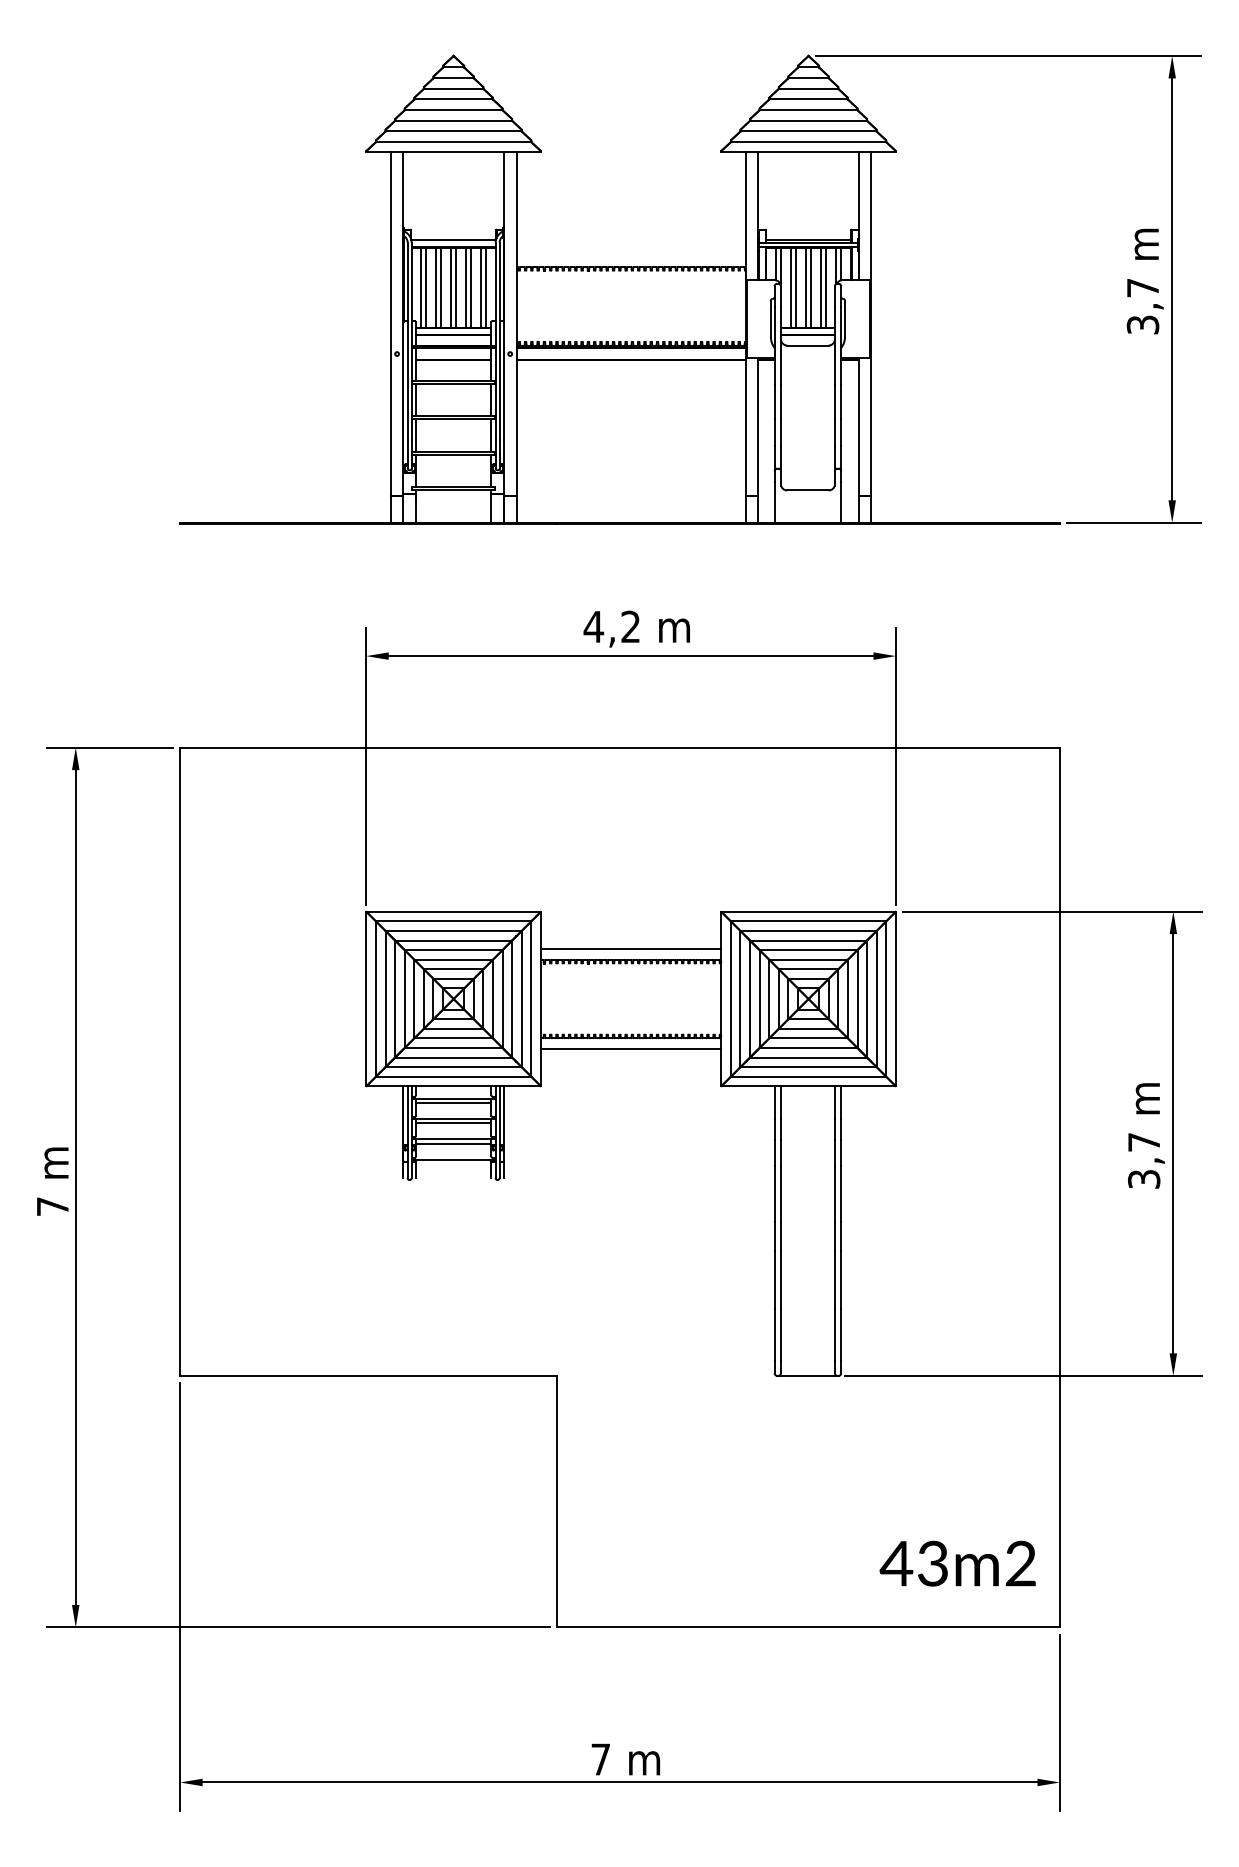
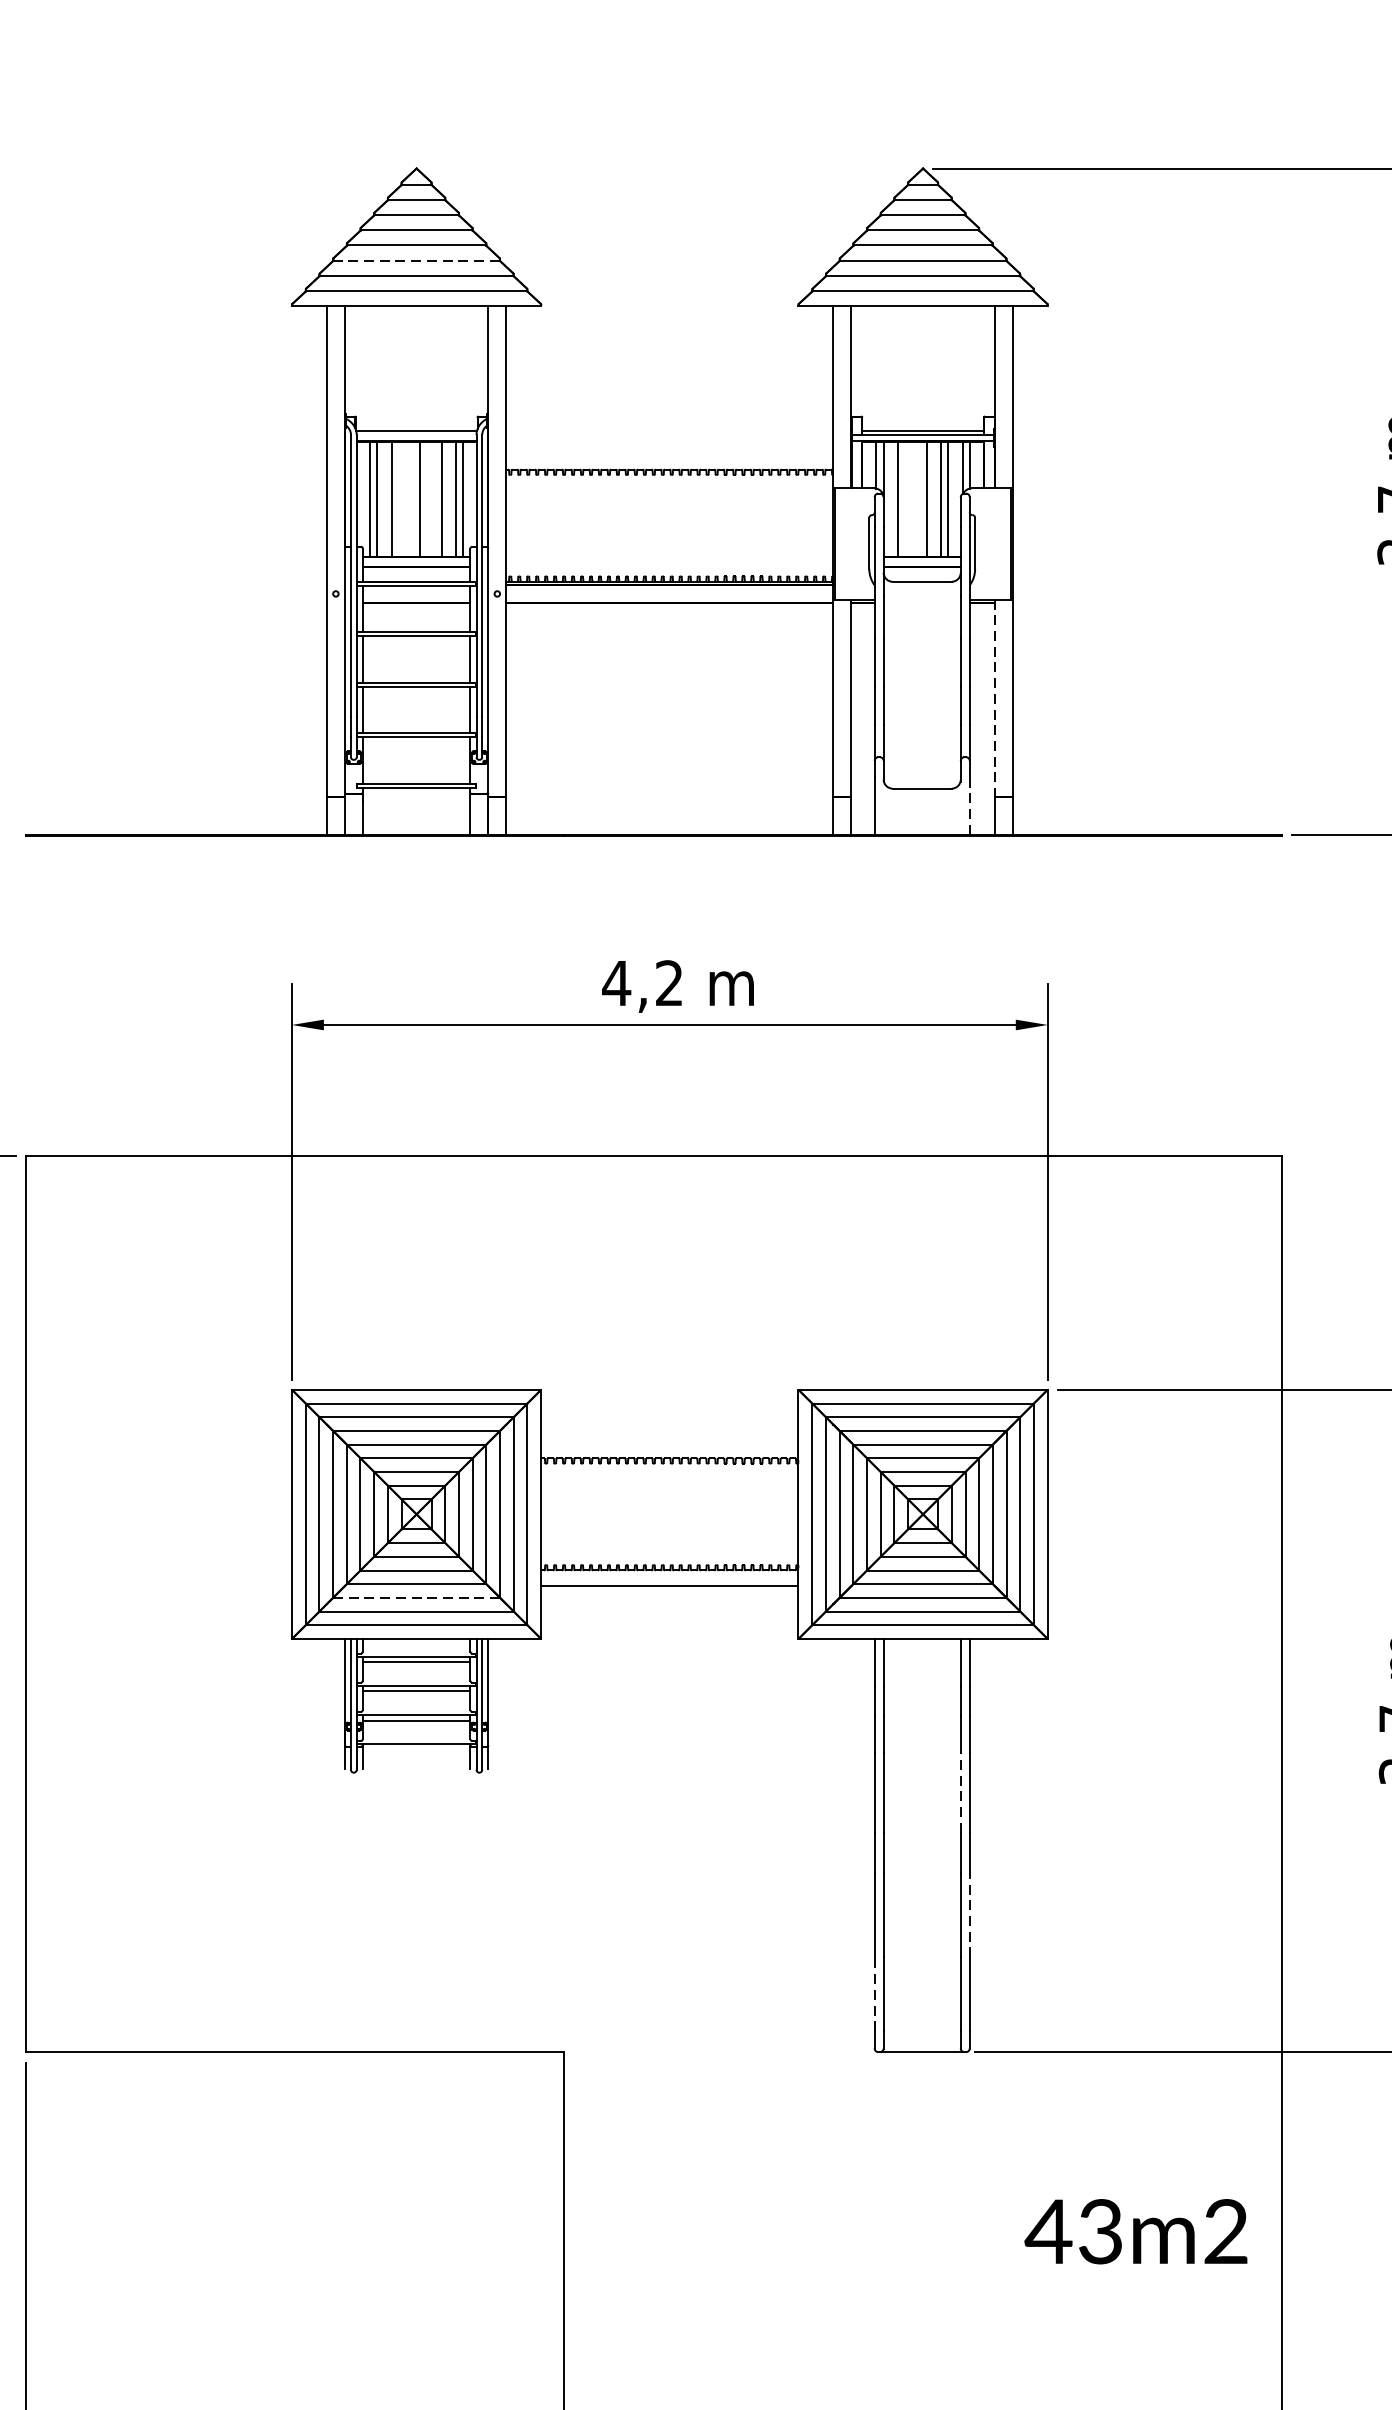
line: (453, 120) -> (416, 260), solid -> dashed
line: (441, 287) -> (399, 498), removed
line: (451, 287) -> (413, 498), removed
line: (466, 287) -> (434, 498), removed
line: (796, 287) -> (905, 498), removed
line: (806, 287) -> (920, 498), removed
line: (858, 427) -> (994, 698), solid -> dashed
line: (841, 502) -> (970, 805), solid -> dashed
line: (631, 948) -> (670, 1442), removed
line: (453, 1057) -> (416, 1597), solid -> dashed
line: (834, 1193) -> (960, 1791), solid -> dashed
line: (841, 1279) -> (970, 1914), solid -> dashed
line: (774, 1335) -> (874, 1994), solid -> dashed
text: (957, 1563) -> (1135, 2231), moved

